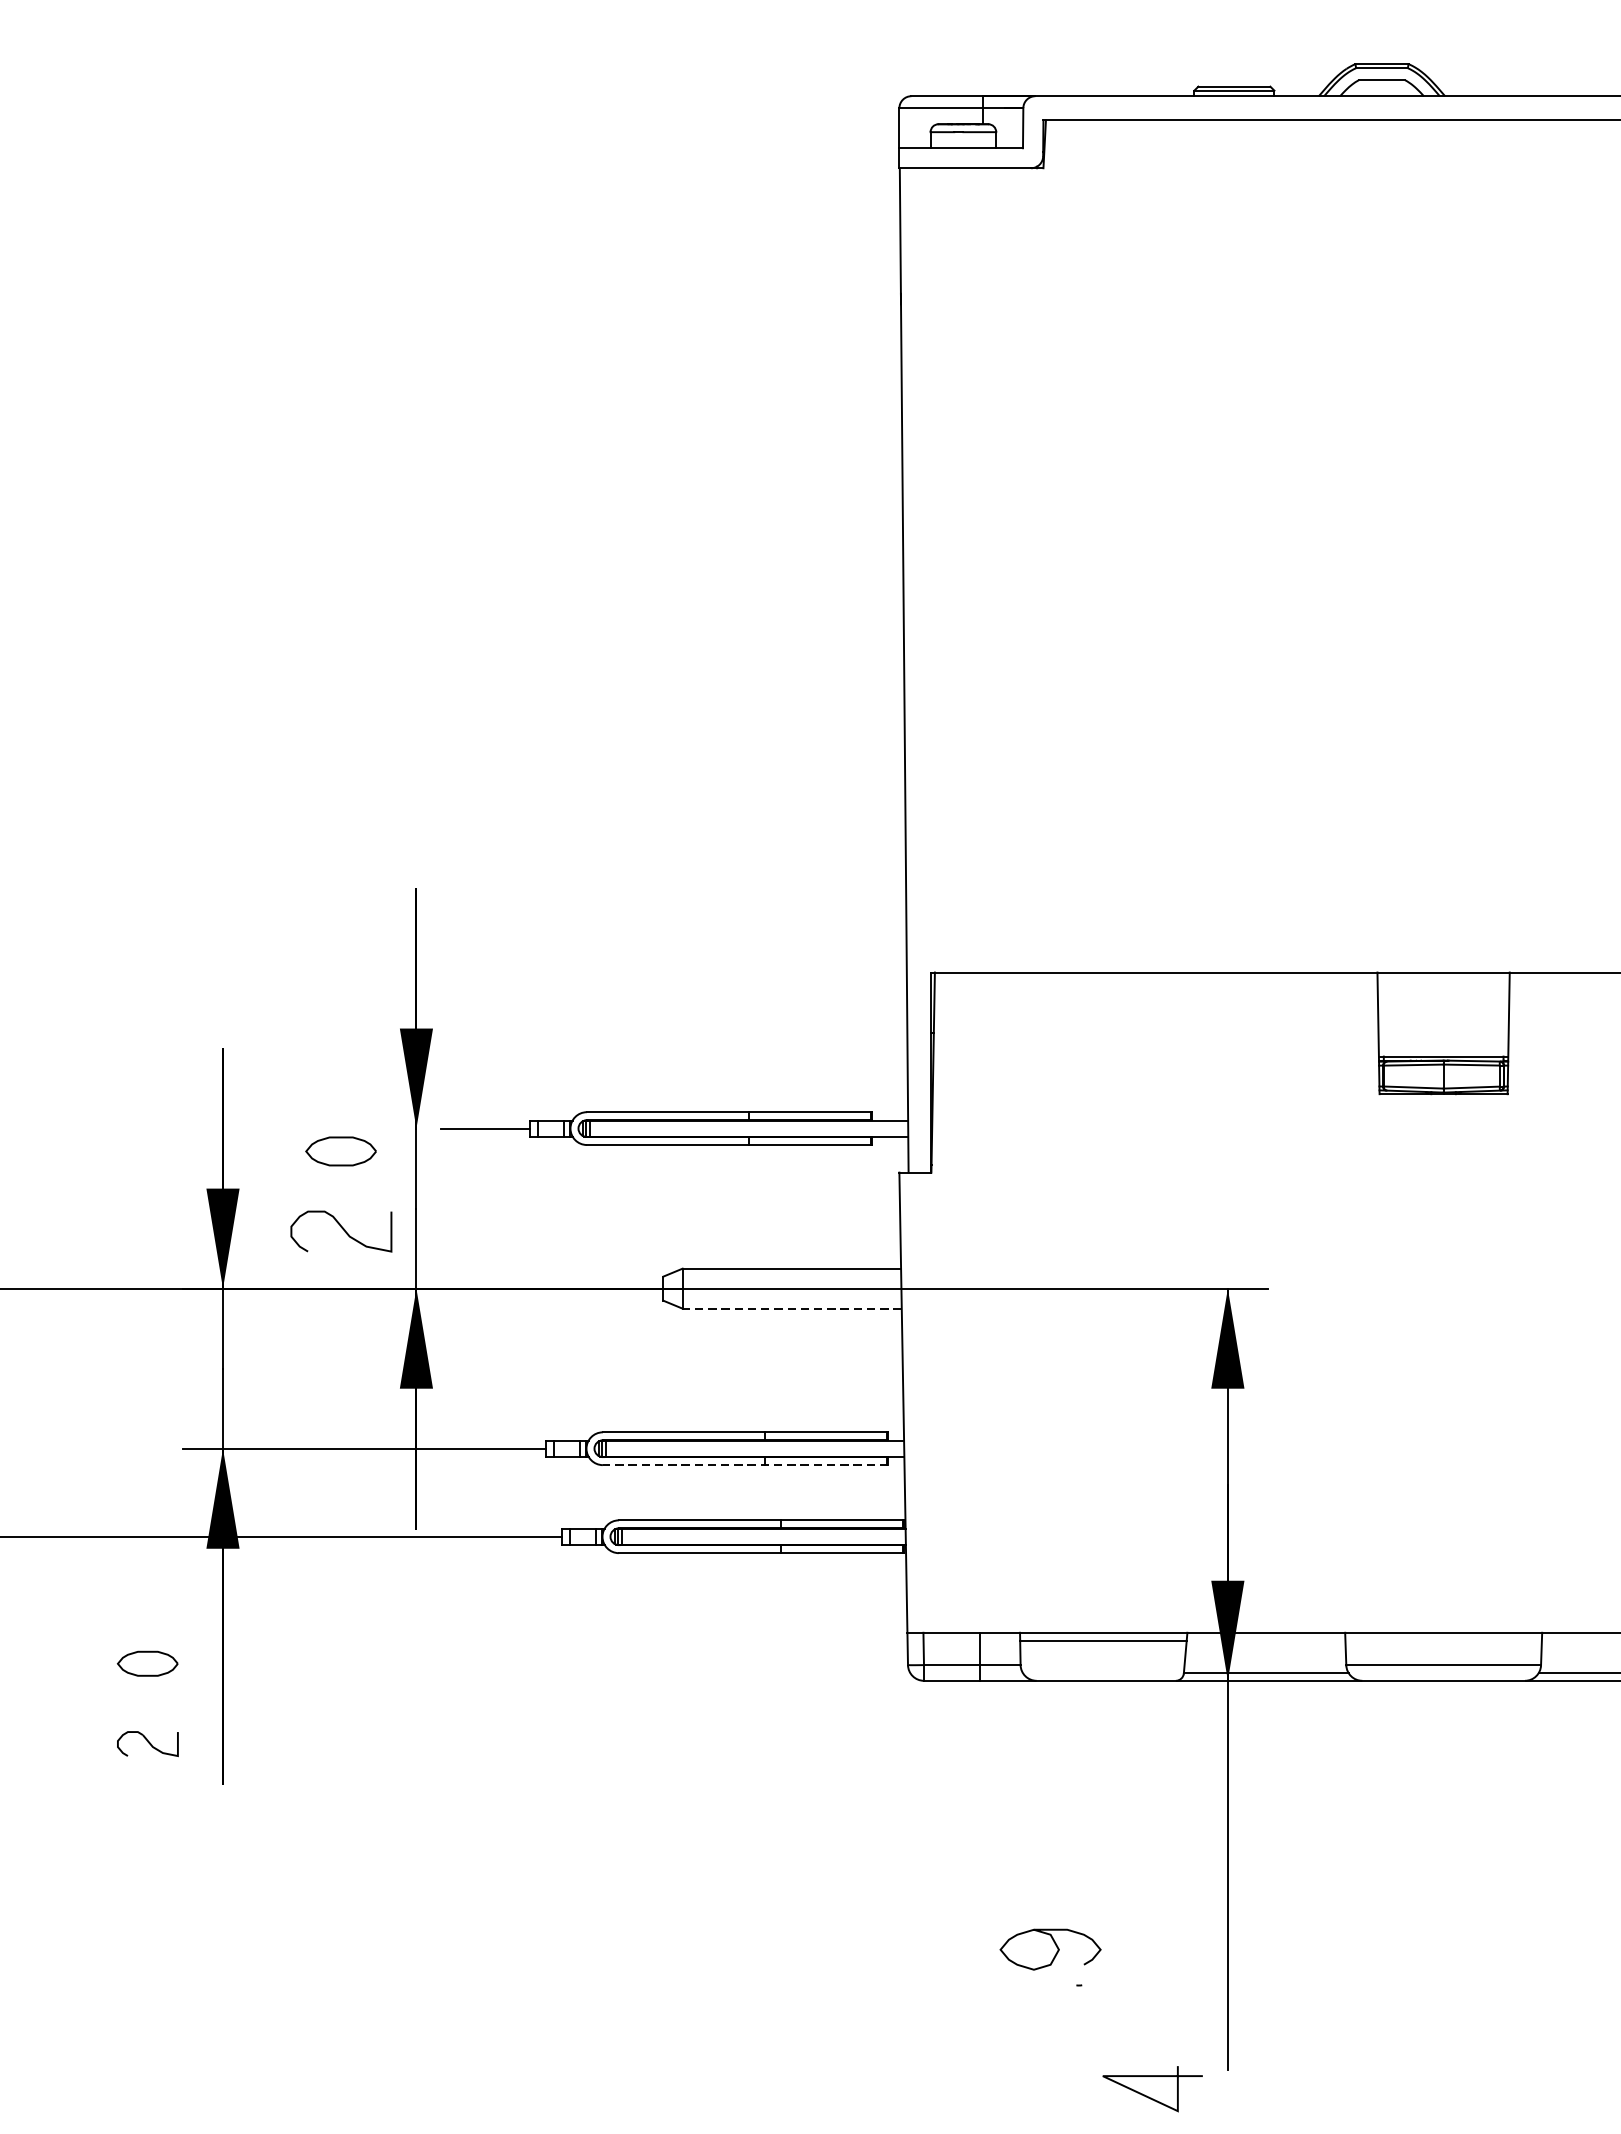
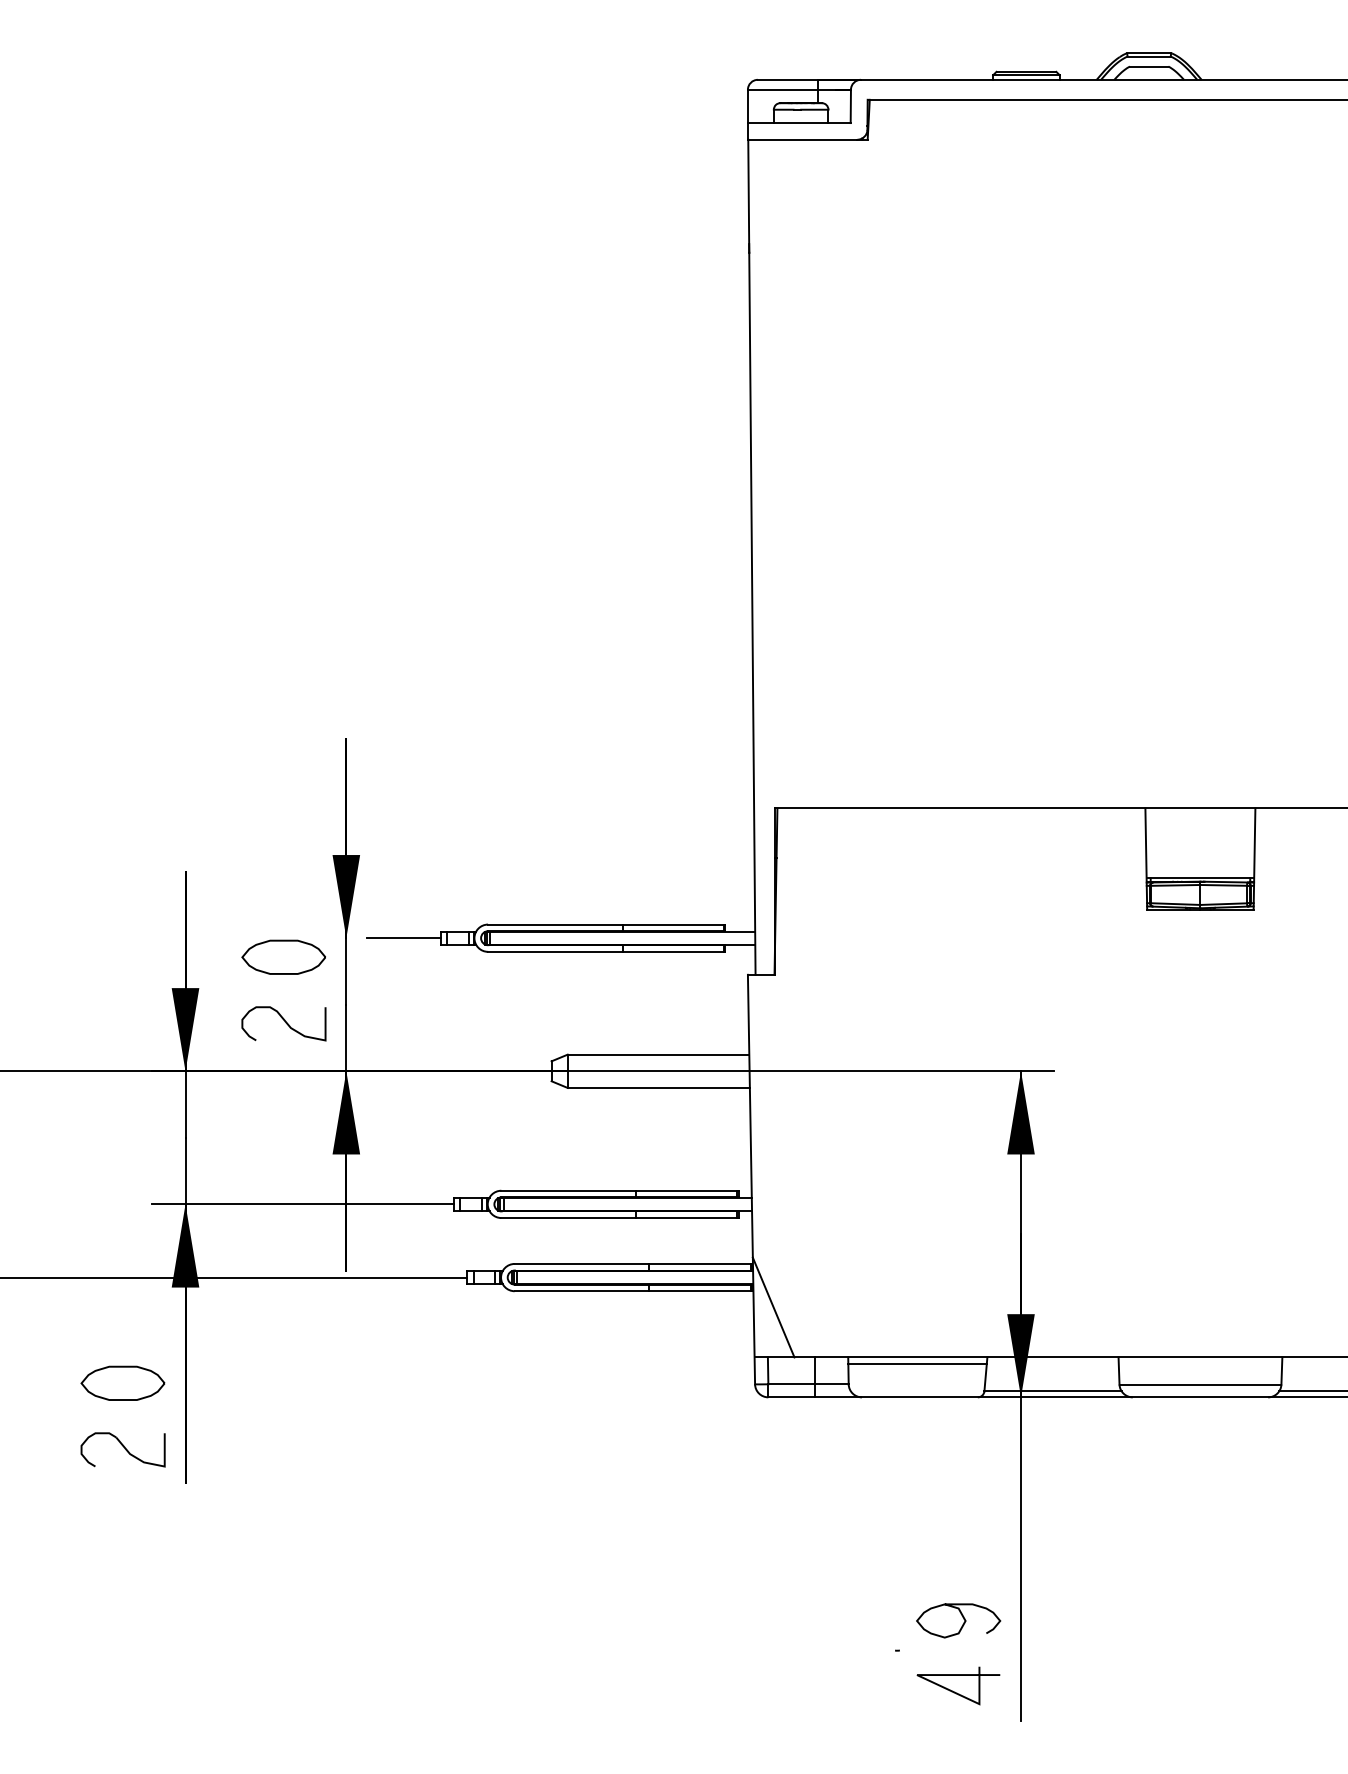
part: (340, 1150) -> (283, 956), size x1.43
line: (791, 1308) -> (658, 1087), dashed -> solid
line: (746, 1465) -> (620, 1218), dashed -> solid
line: (930, 1572) -> (773, 1307), added
part: (147, 1662) -> (122, 1382), size x1.67
part: (147, 1743) -> (122, 1449), size x1.67
curve: (1055, 1945) -> (962, 1617), moved
line: (1151, 2097) -> (957, 1692), moved

